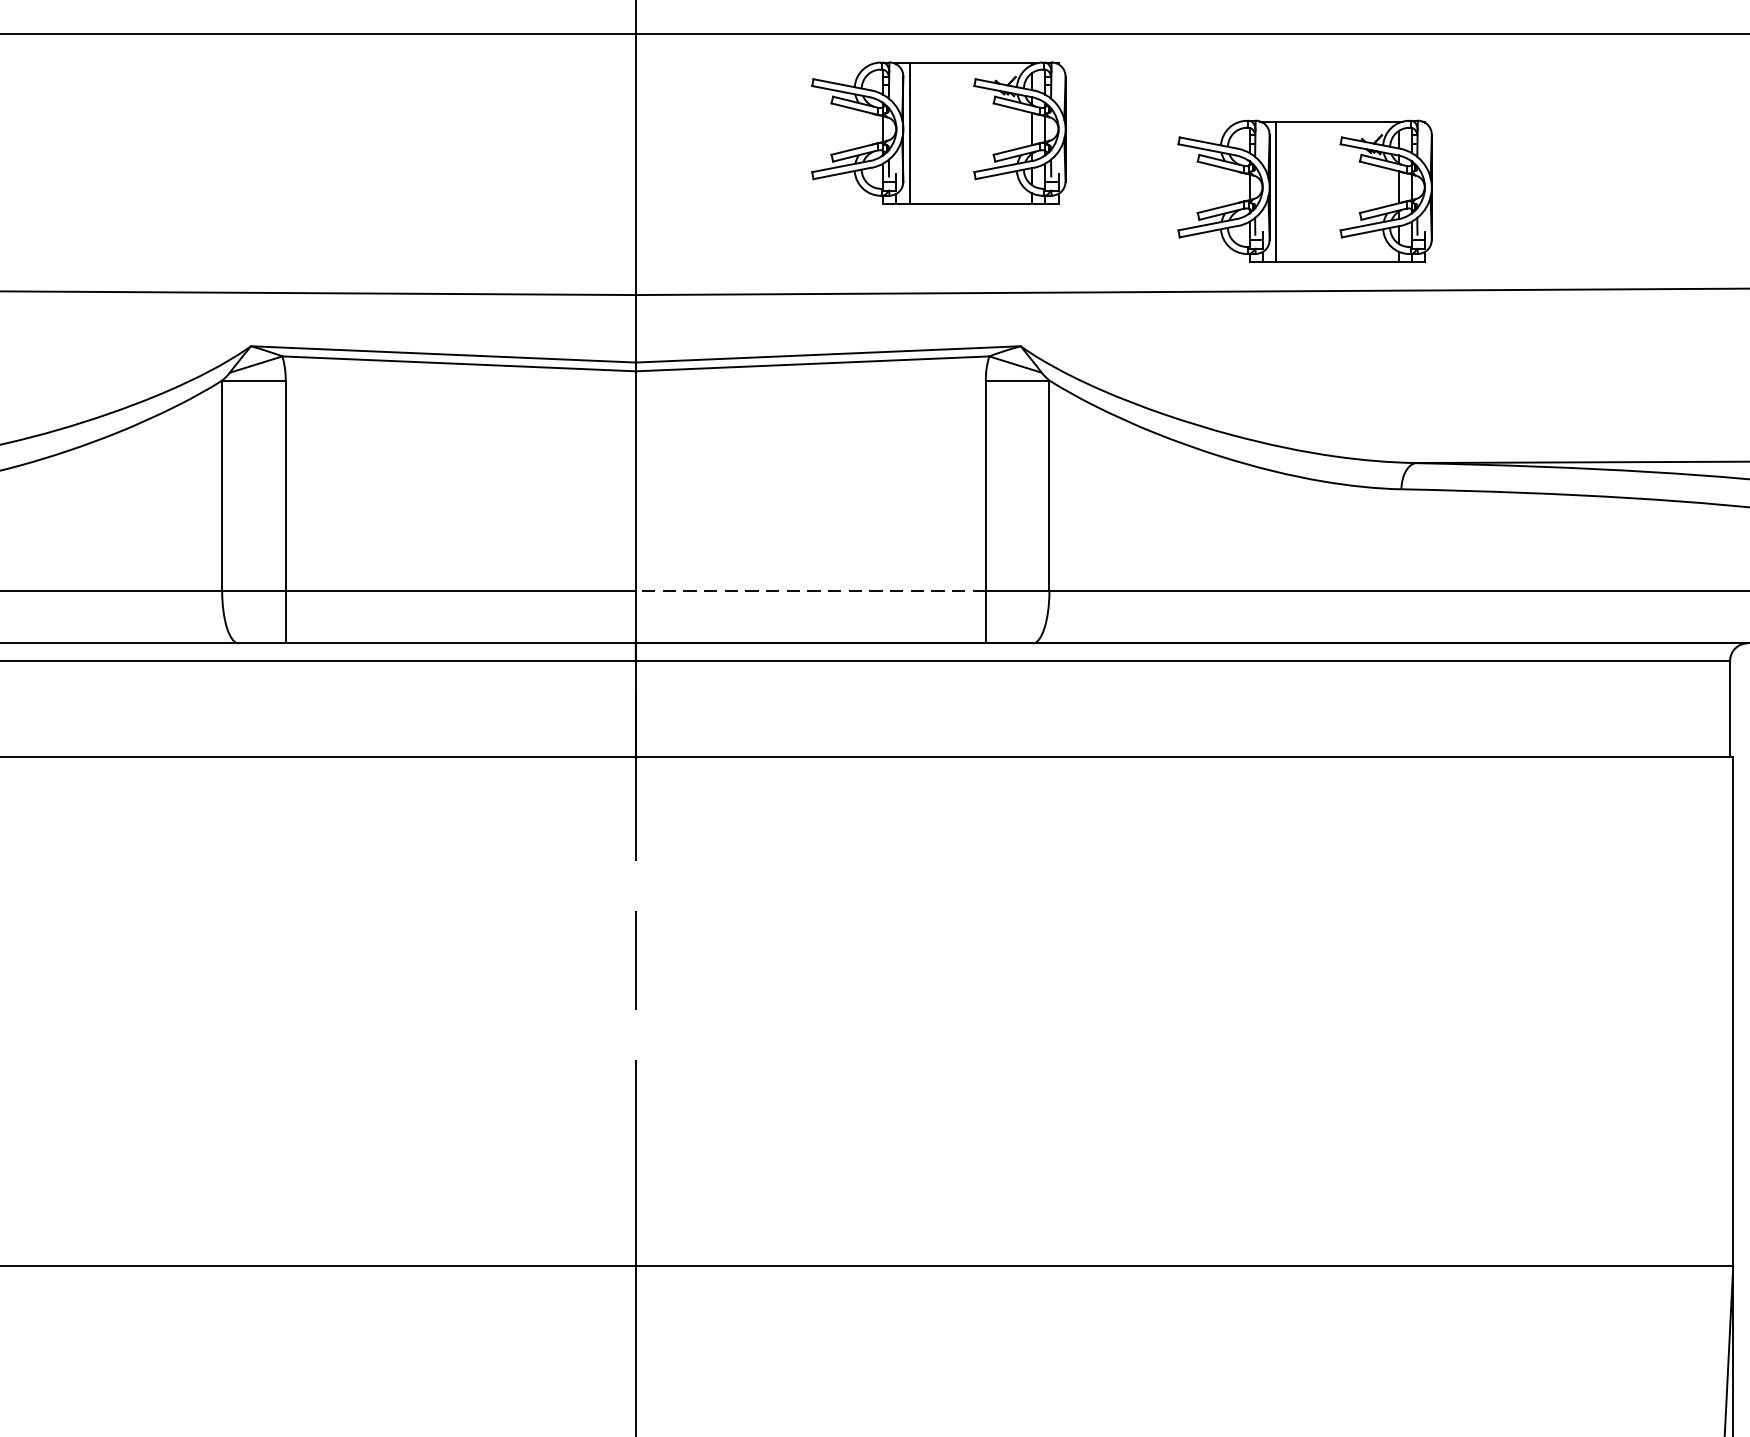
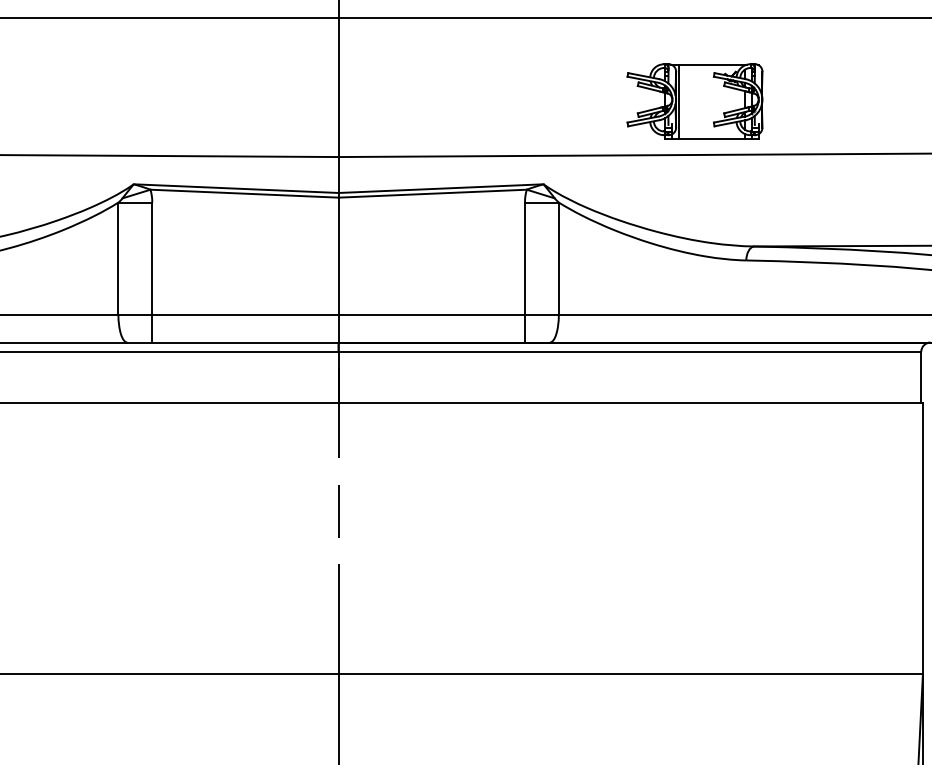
part: (937, 132) -> (499, 70), removed
line: (810, 590) -> (431, 314), dashed -> solid

